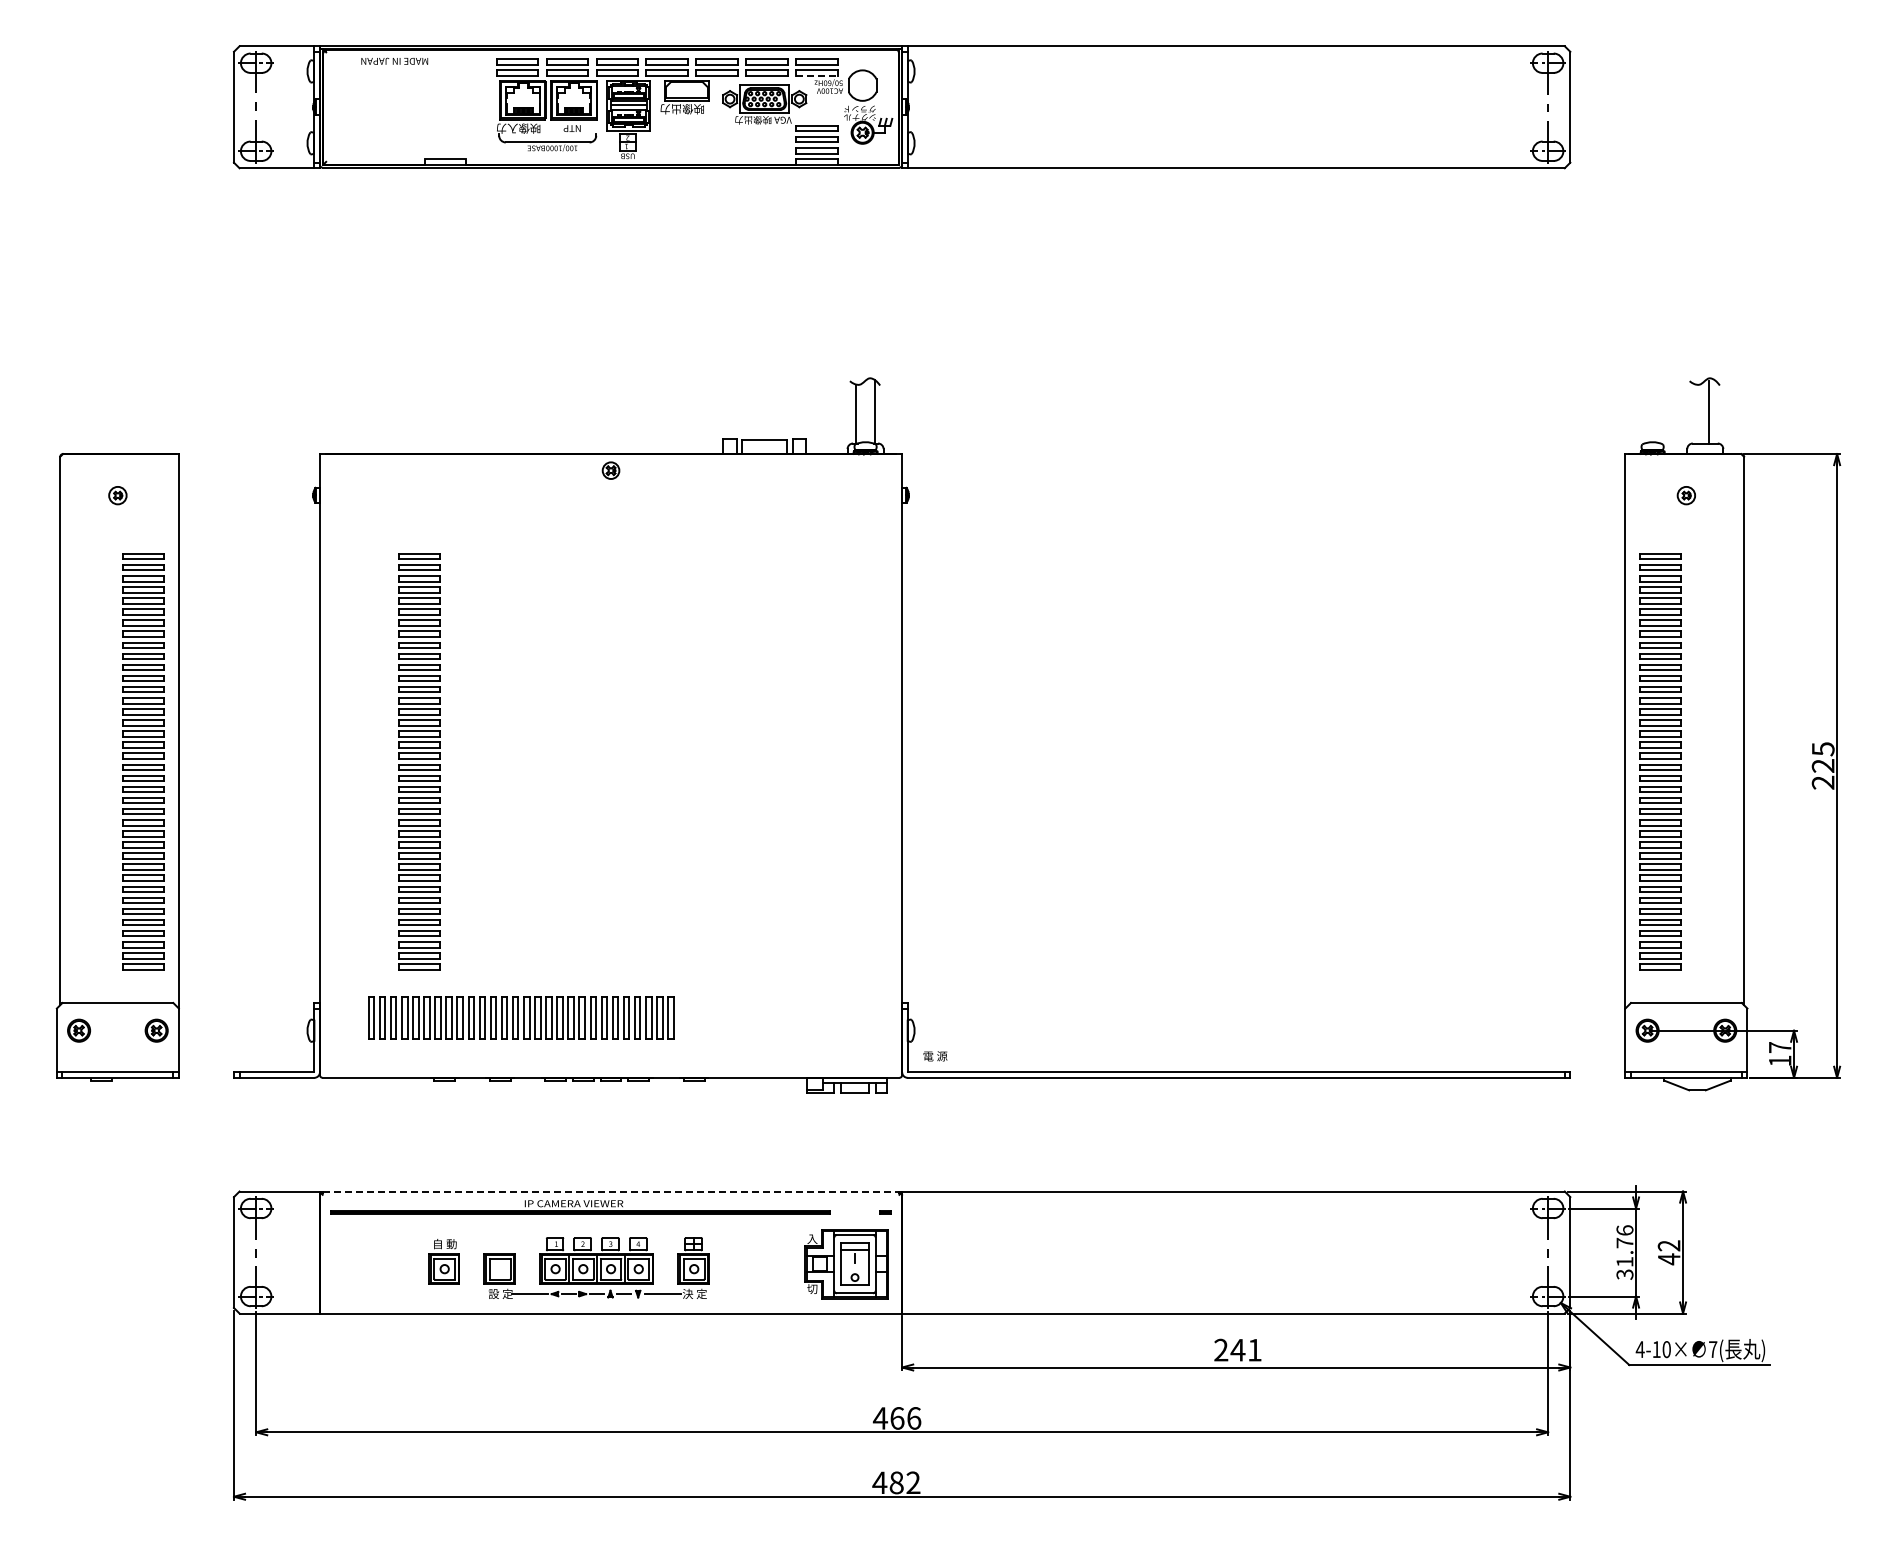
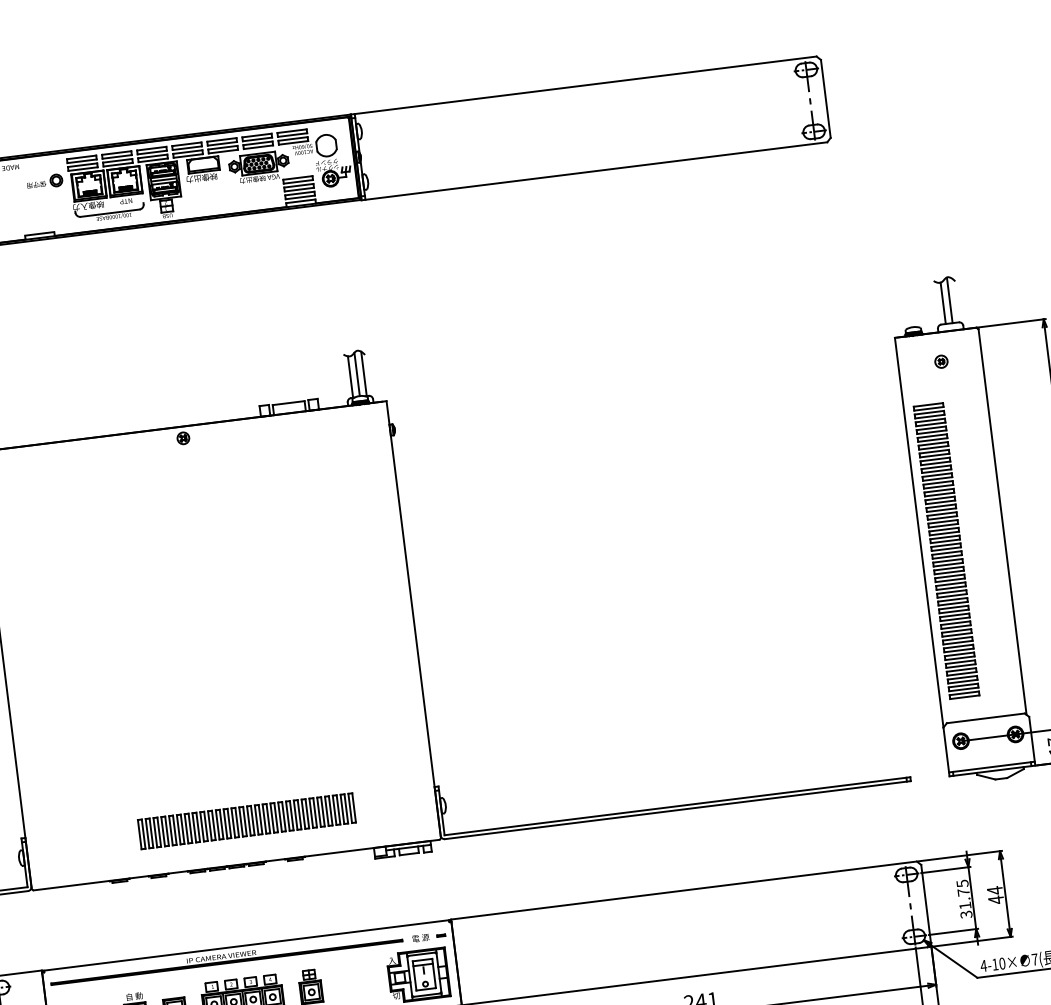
line: (816, 75) -> (293, 142), dashed -> solid
part: (461, 87) -> (44, 182), added
line: (865, 411) -> (357, 374), added
line: (1699, 413) -> (943, 302), added
part: (419, 761) -> (74, 659), removed
part: (521, 1017) -> (247, 820), moved
text: (935, 1056) -> (420, 938), moved
line: (611, 1192) -> (246, 945), dashed -> solid
text: (1624, 1230) -> (962, 883), 31.76 -> 31.75
text: (1668, 1245) -> (994, 890), 42 -> 44

